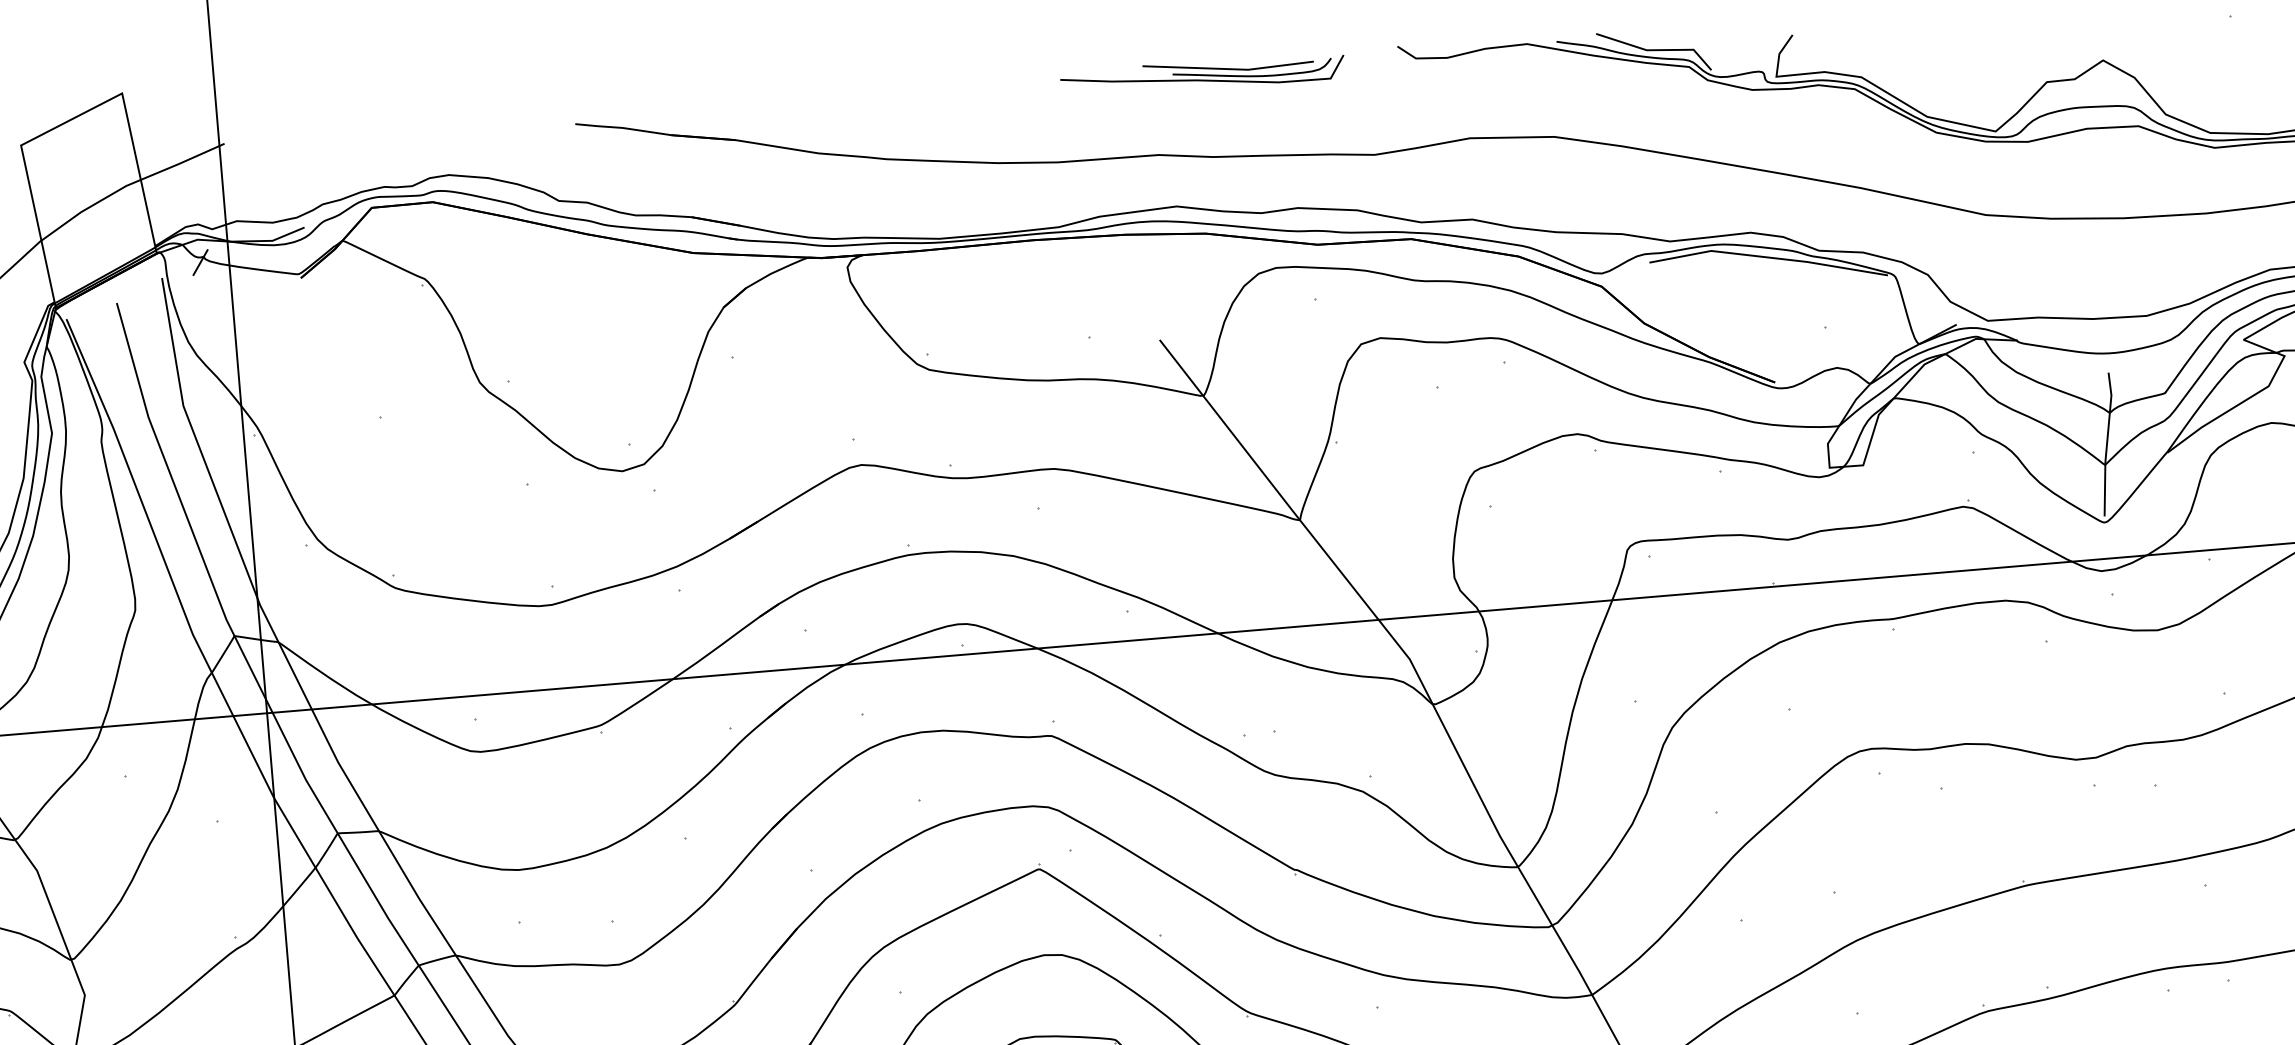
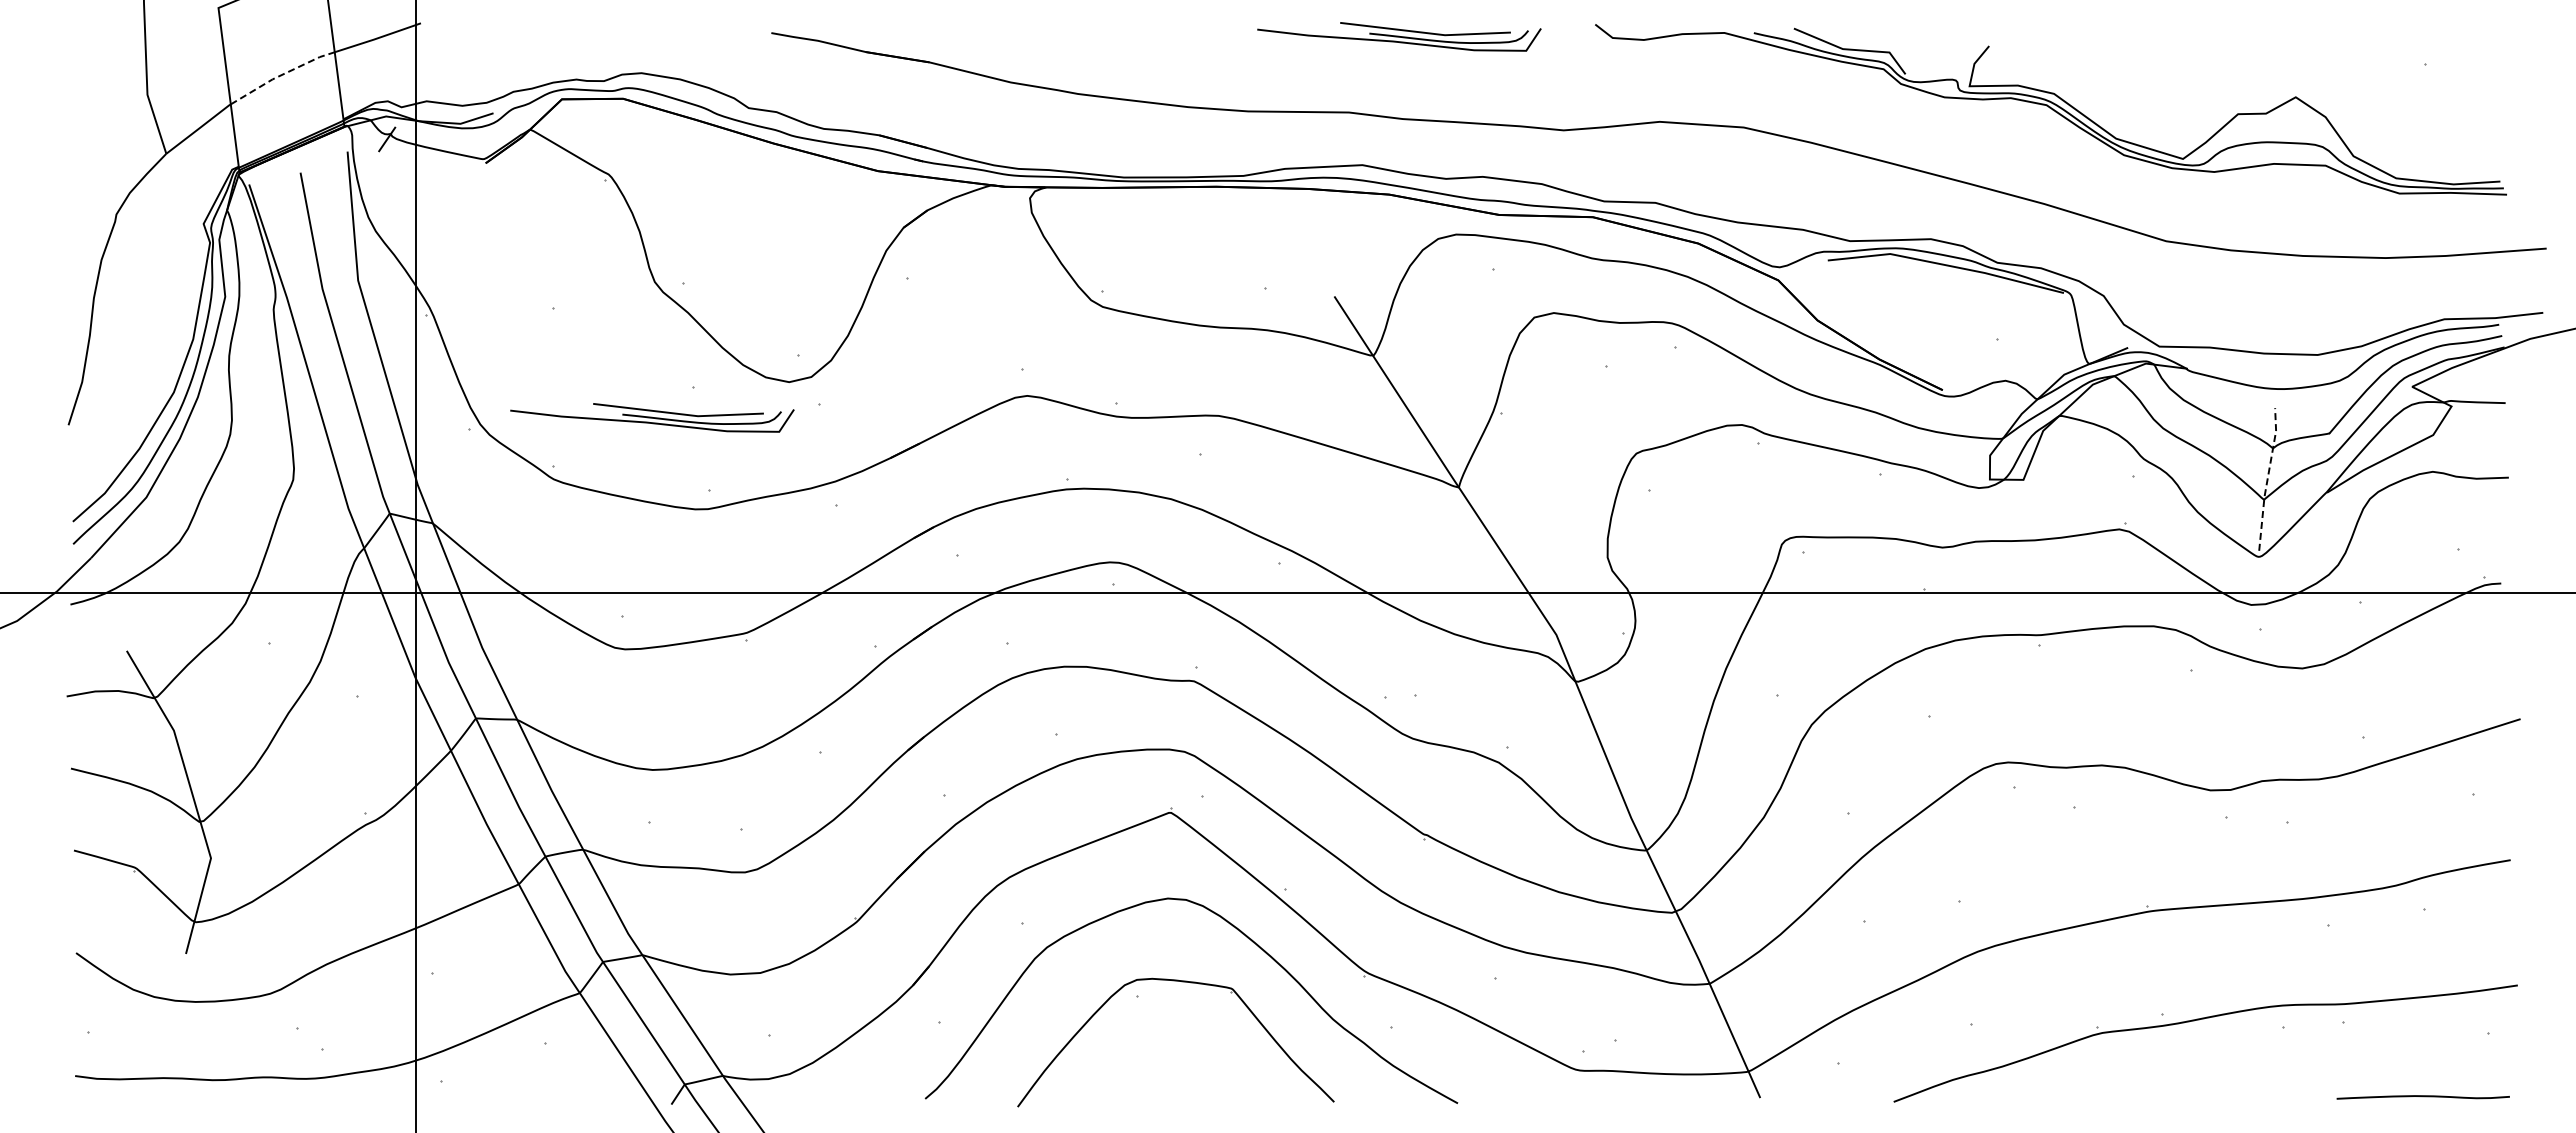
line: (89, 207) -> (281, 75), solid -> dashed
line: (2106, 444) -> (2267, 479), solid -> dashed
part: (488, 518) -> (652, 417), added

